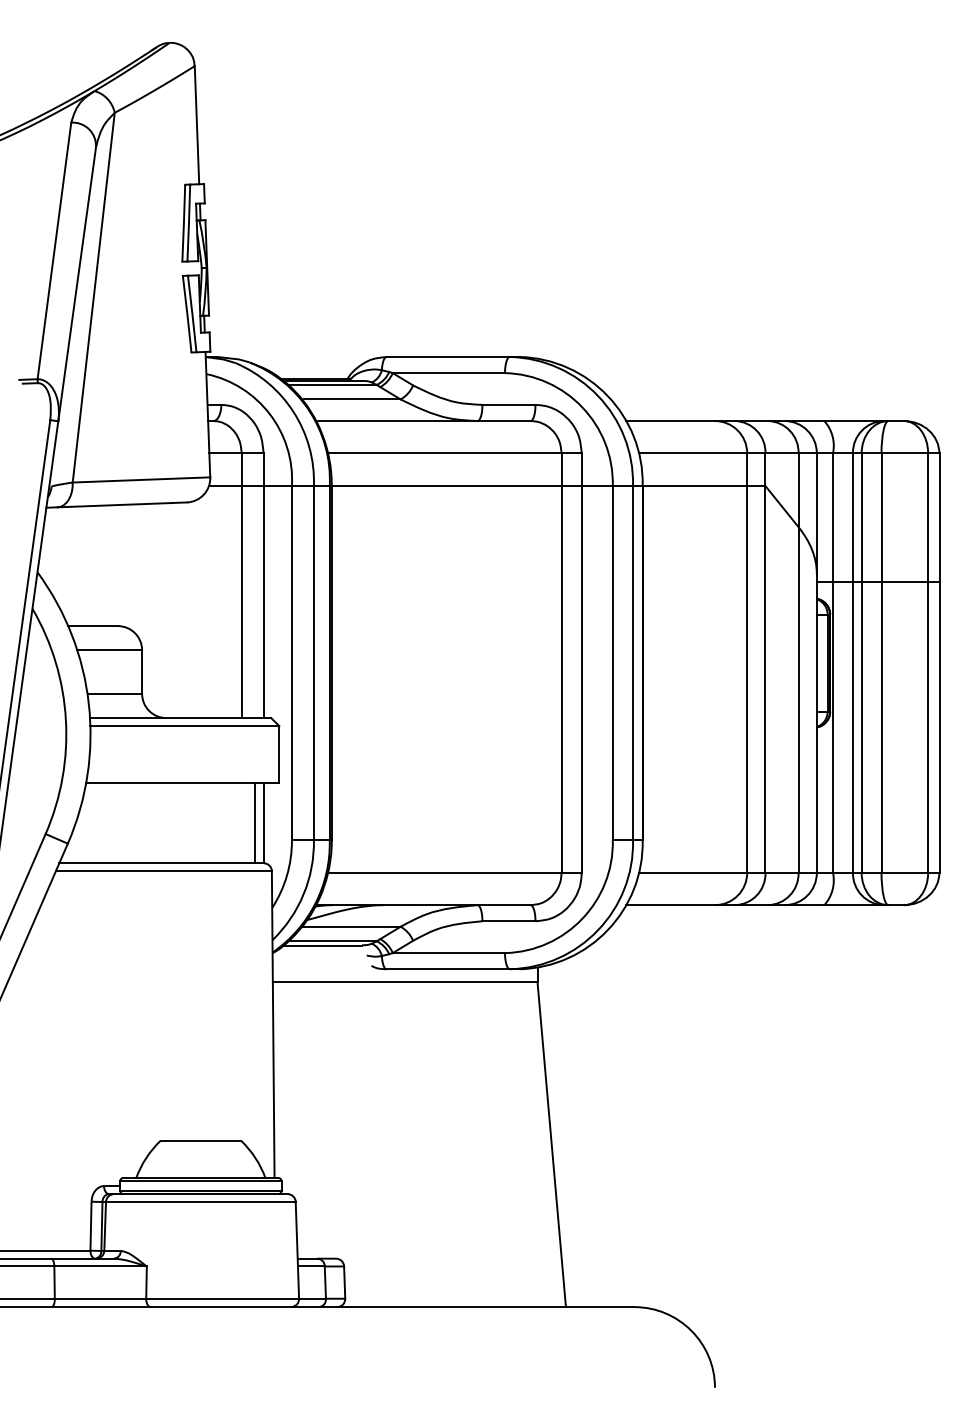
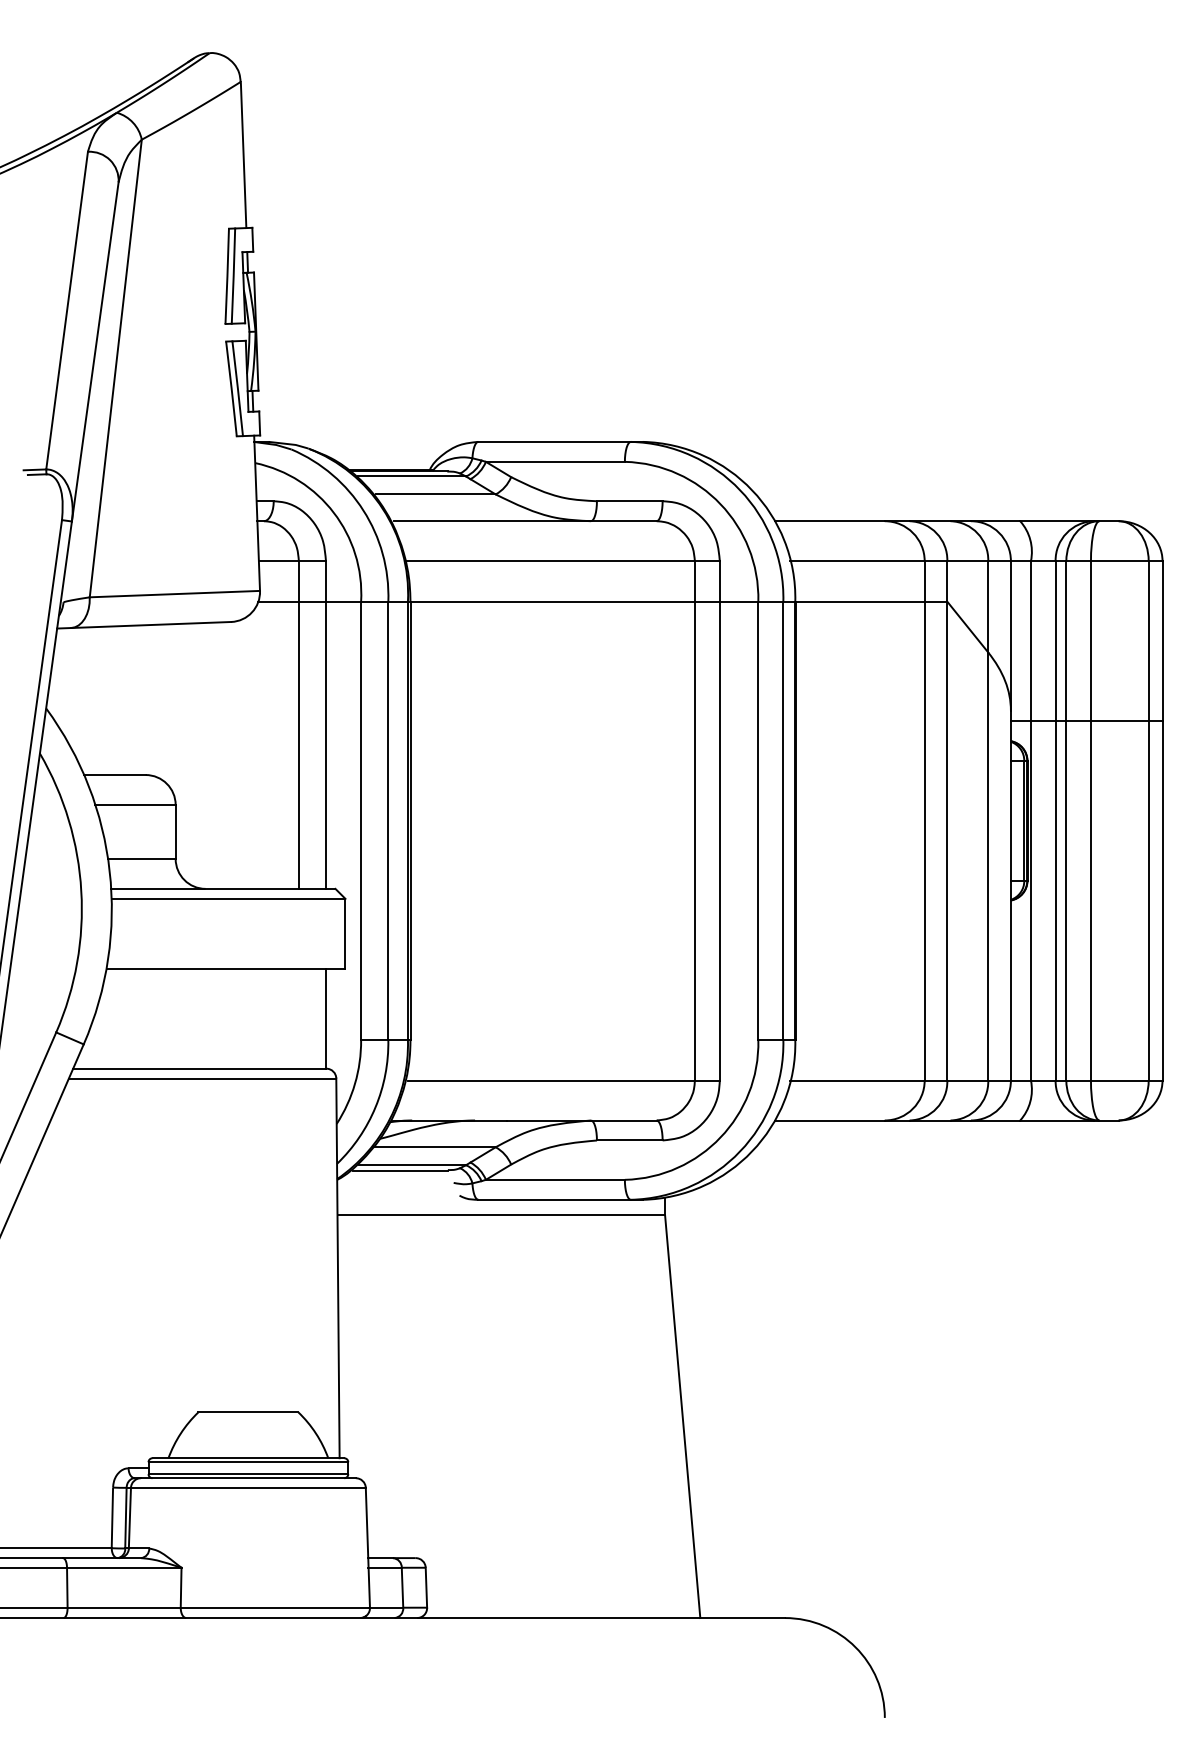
line: (255, 822) -> (316, 1018), removed

